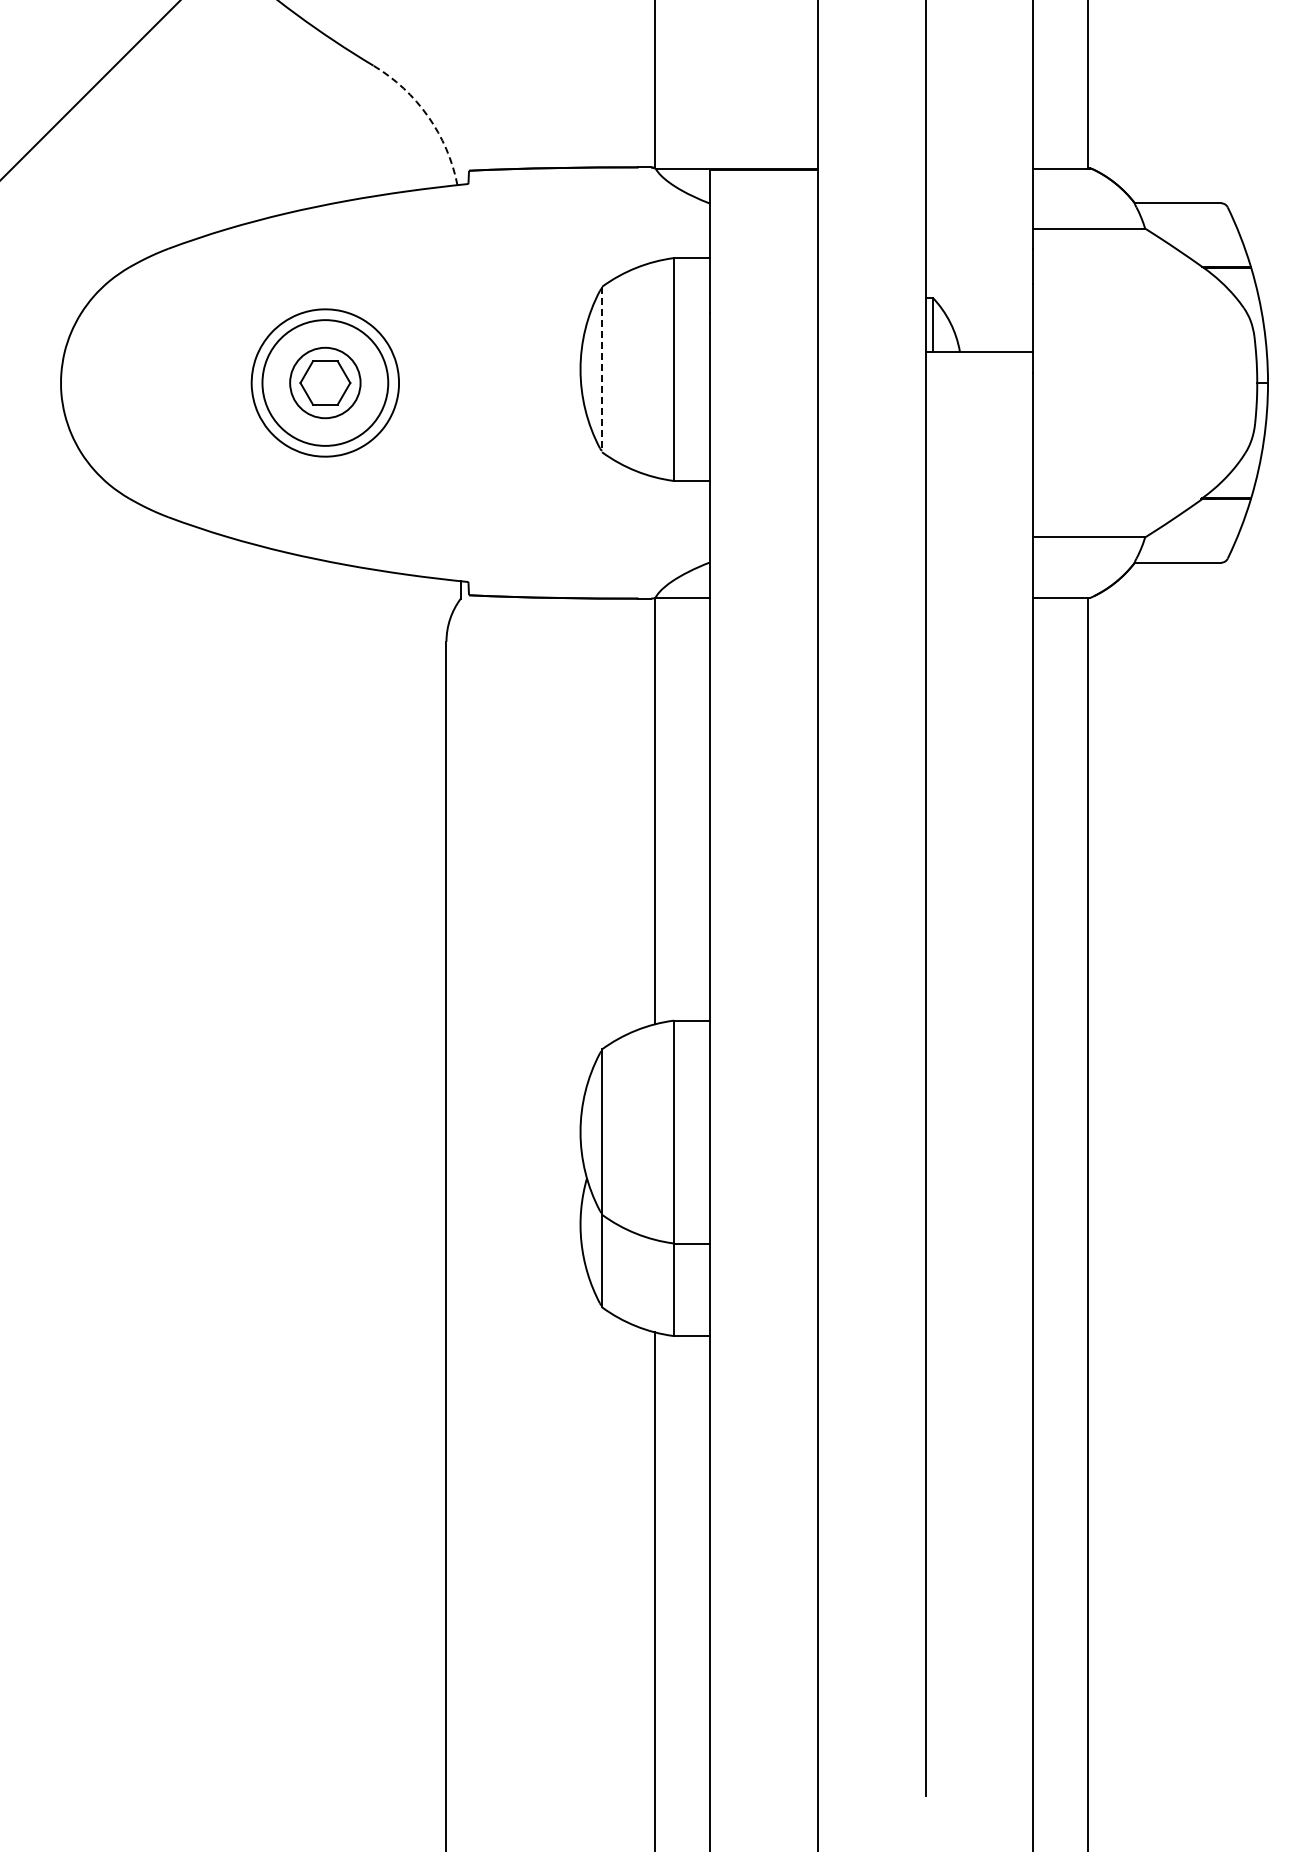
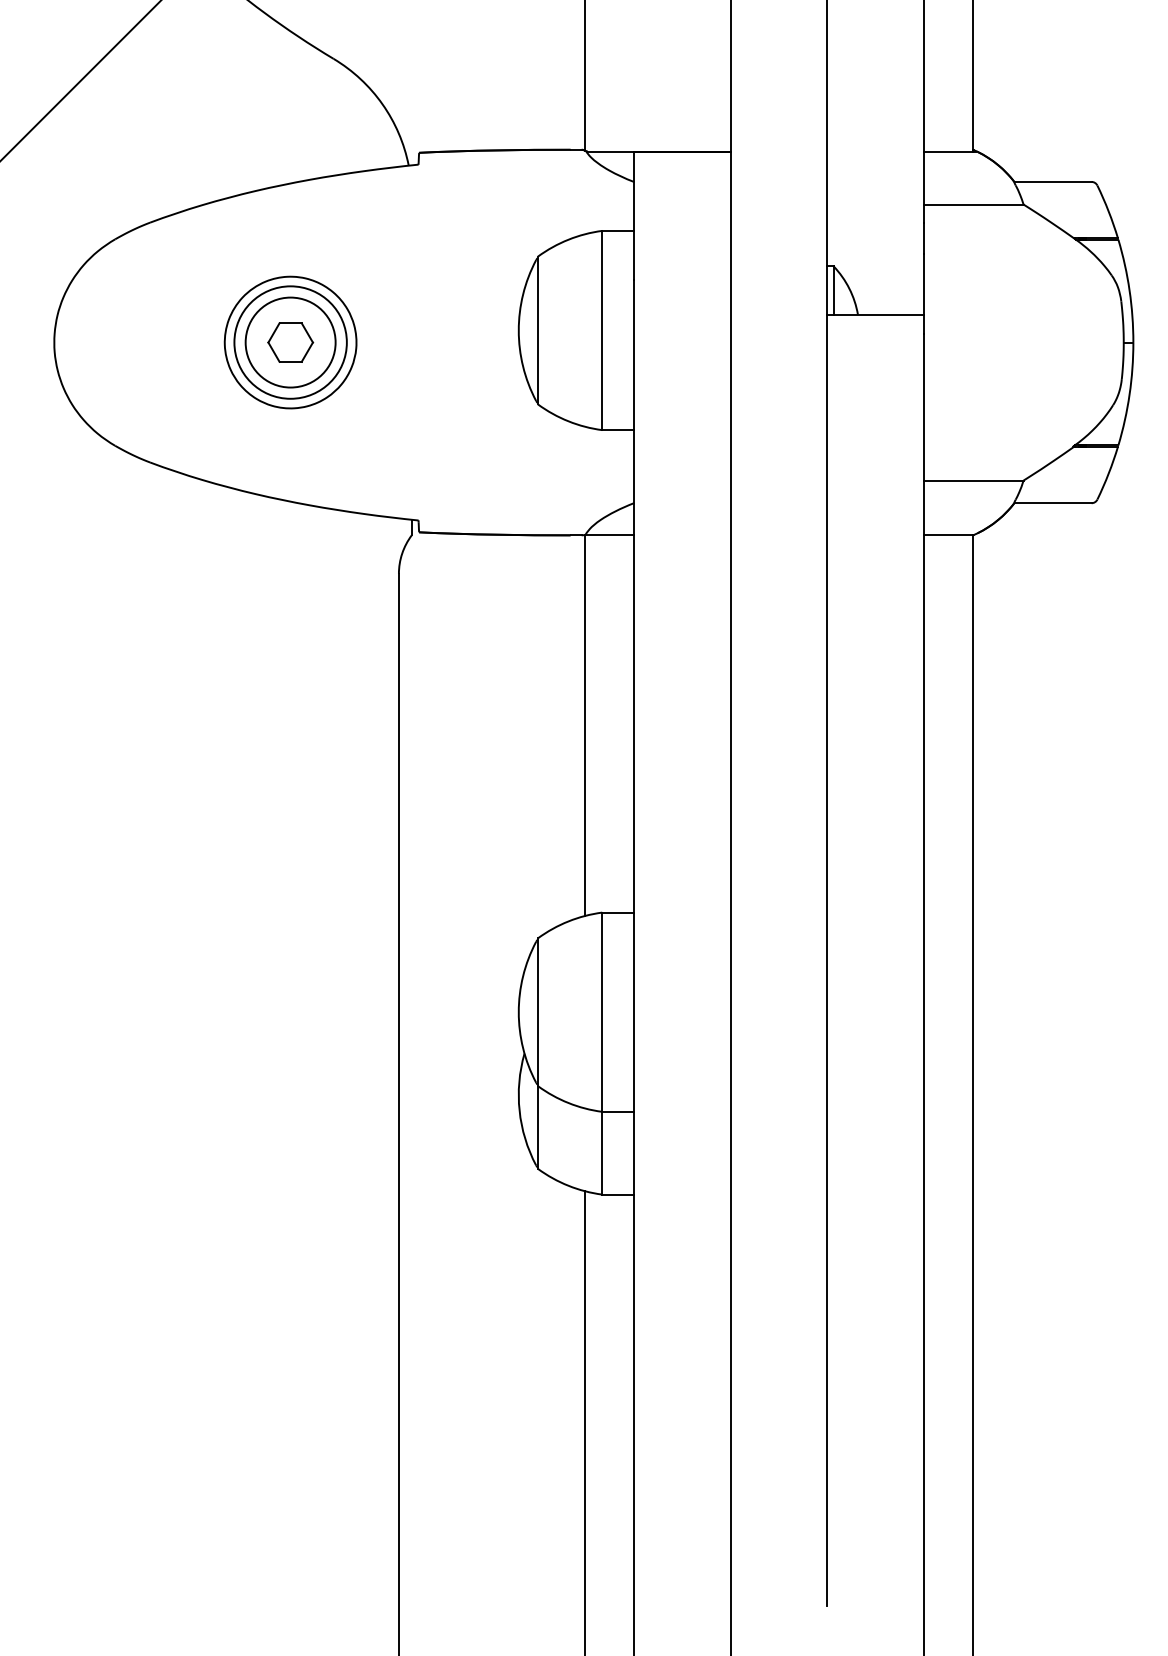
arc: (428, 116) -> (382, 104), dashed -> solid
line: (602, 369) -> (538, 330), dashed -> solid
circle: (325, 382) -> (290, 342), size x1.43

